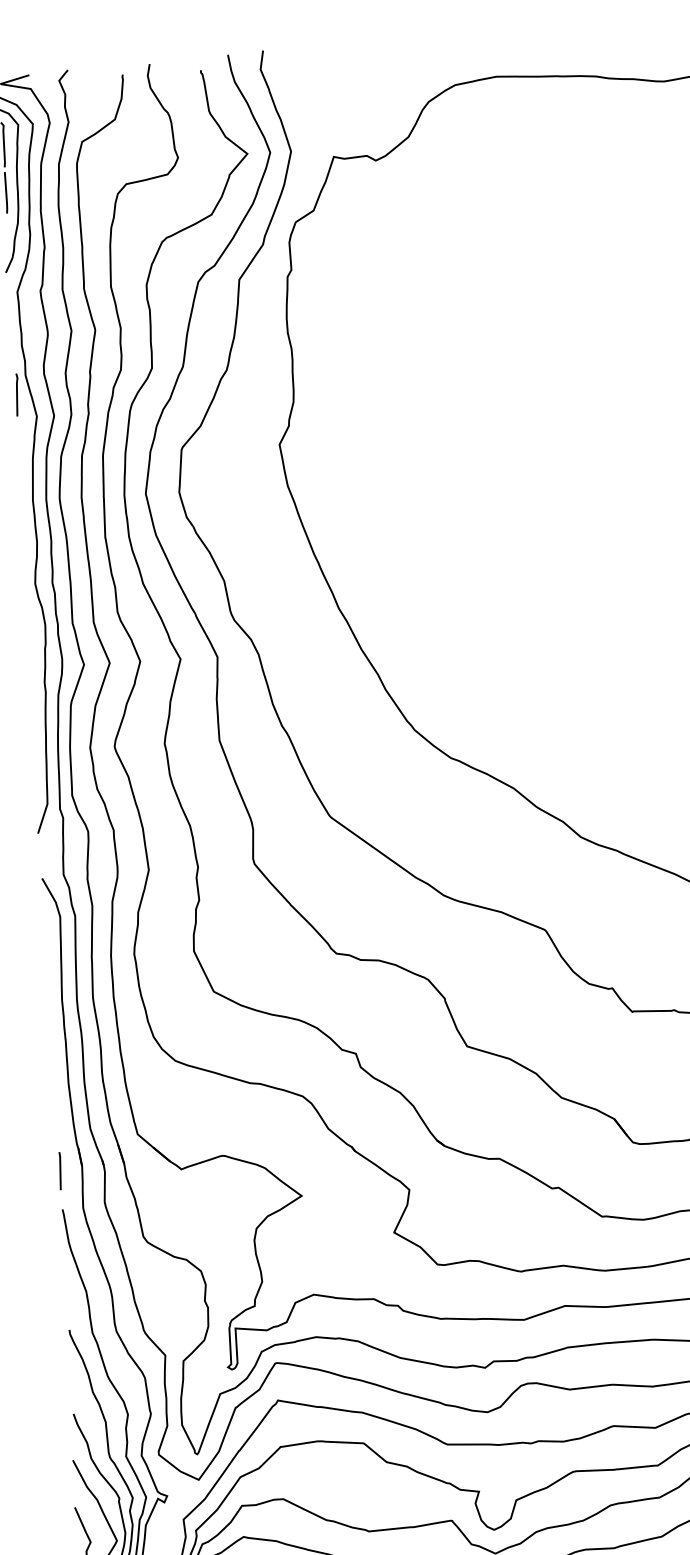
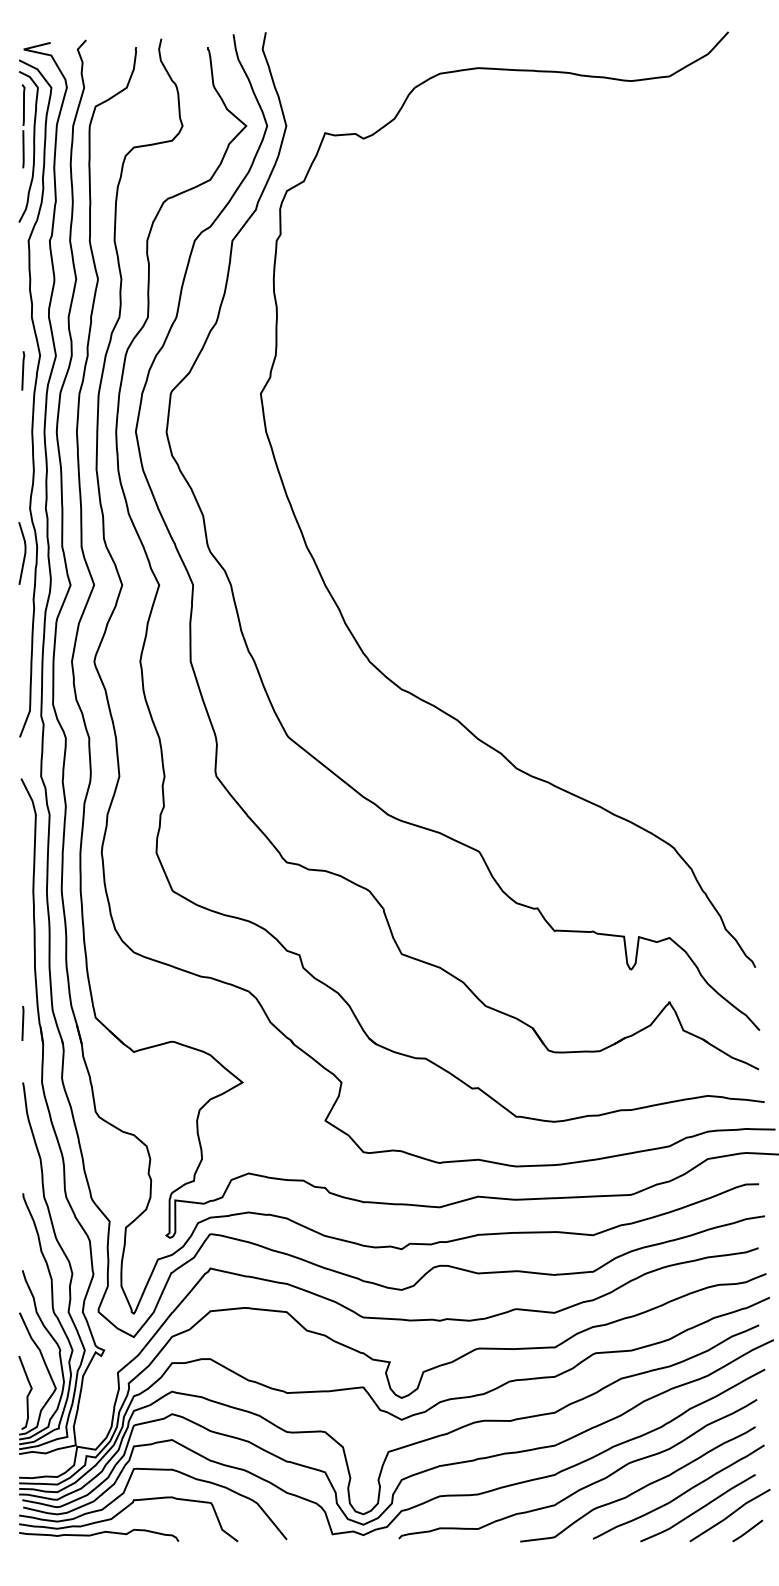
line: (17, 394) -> (23, 370), moved
line: (31, 633) -> (24, 553), added
line: (59, 1171) -> (22, 1023), moved

